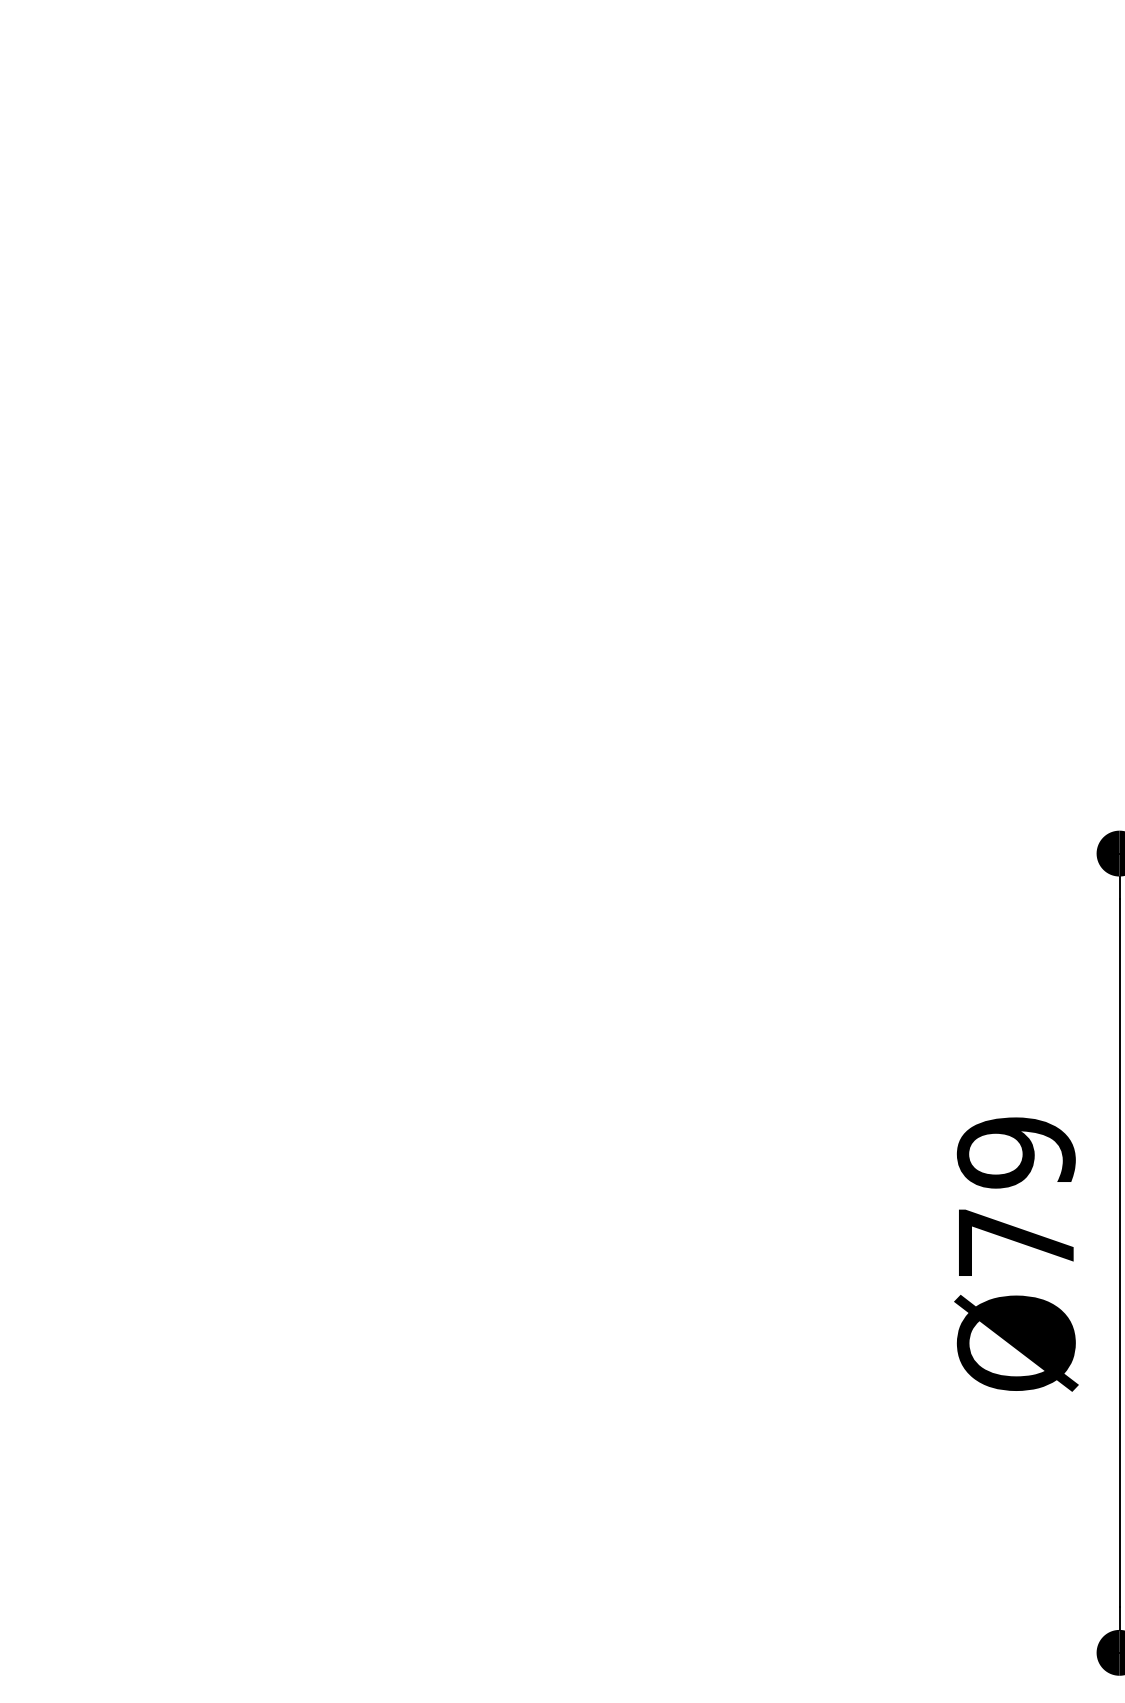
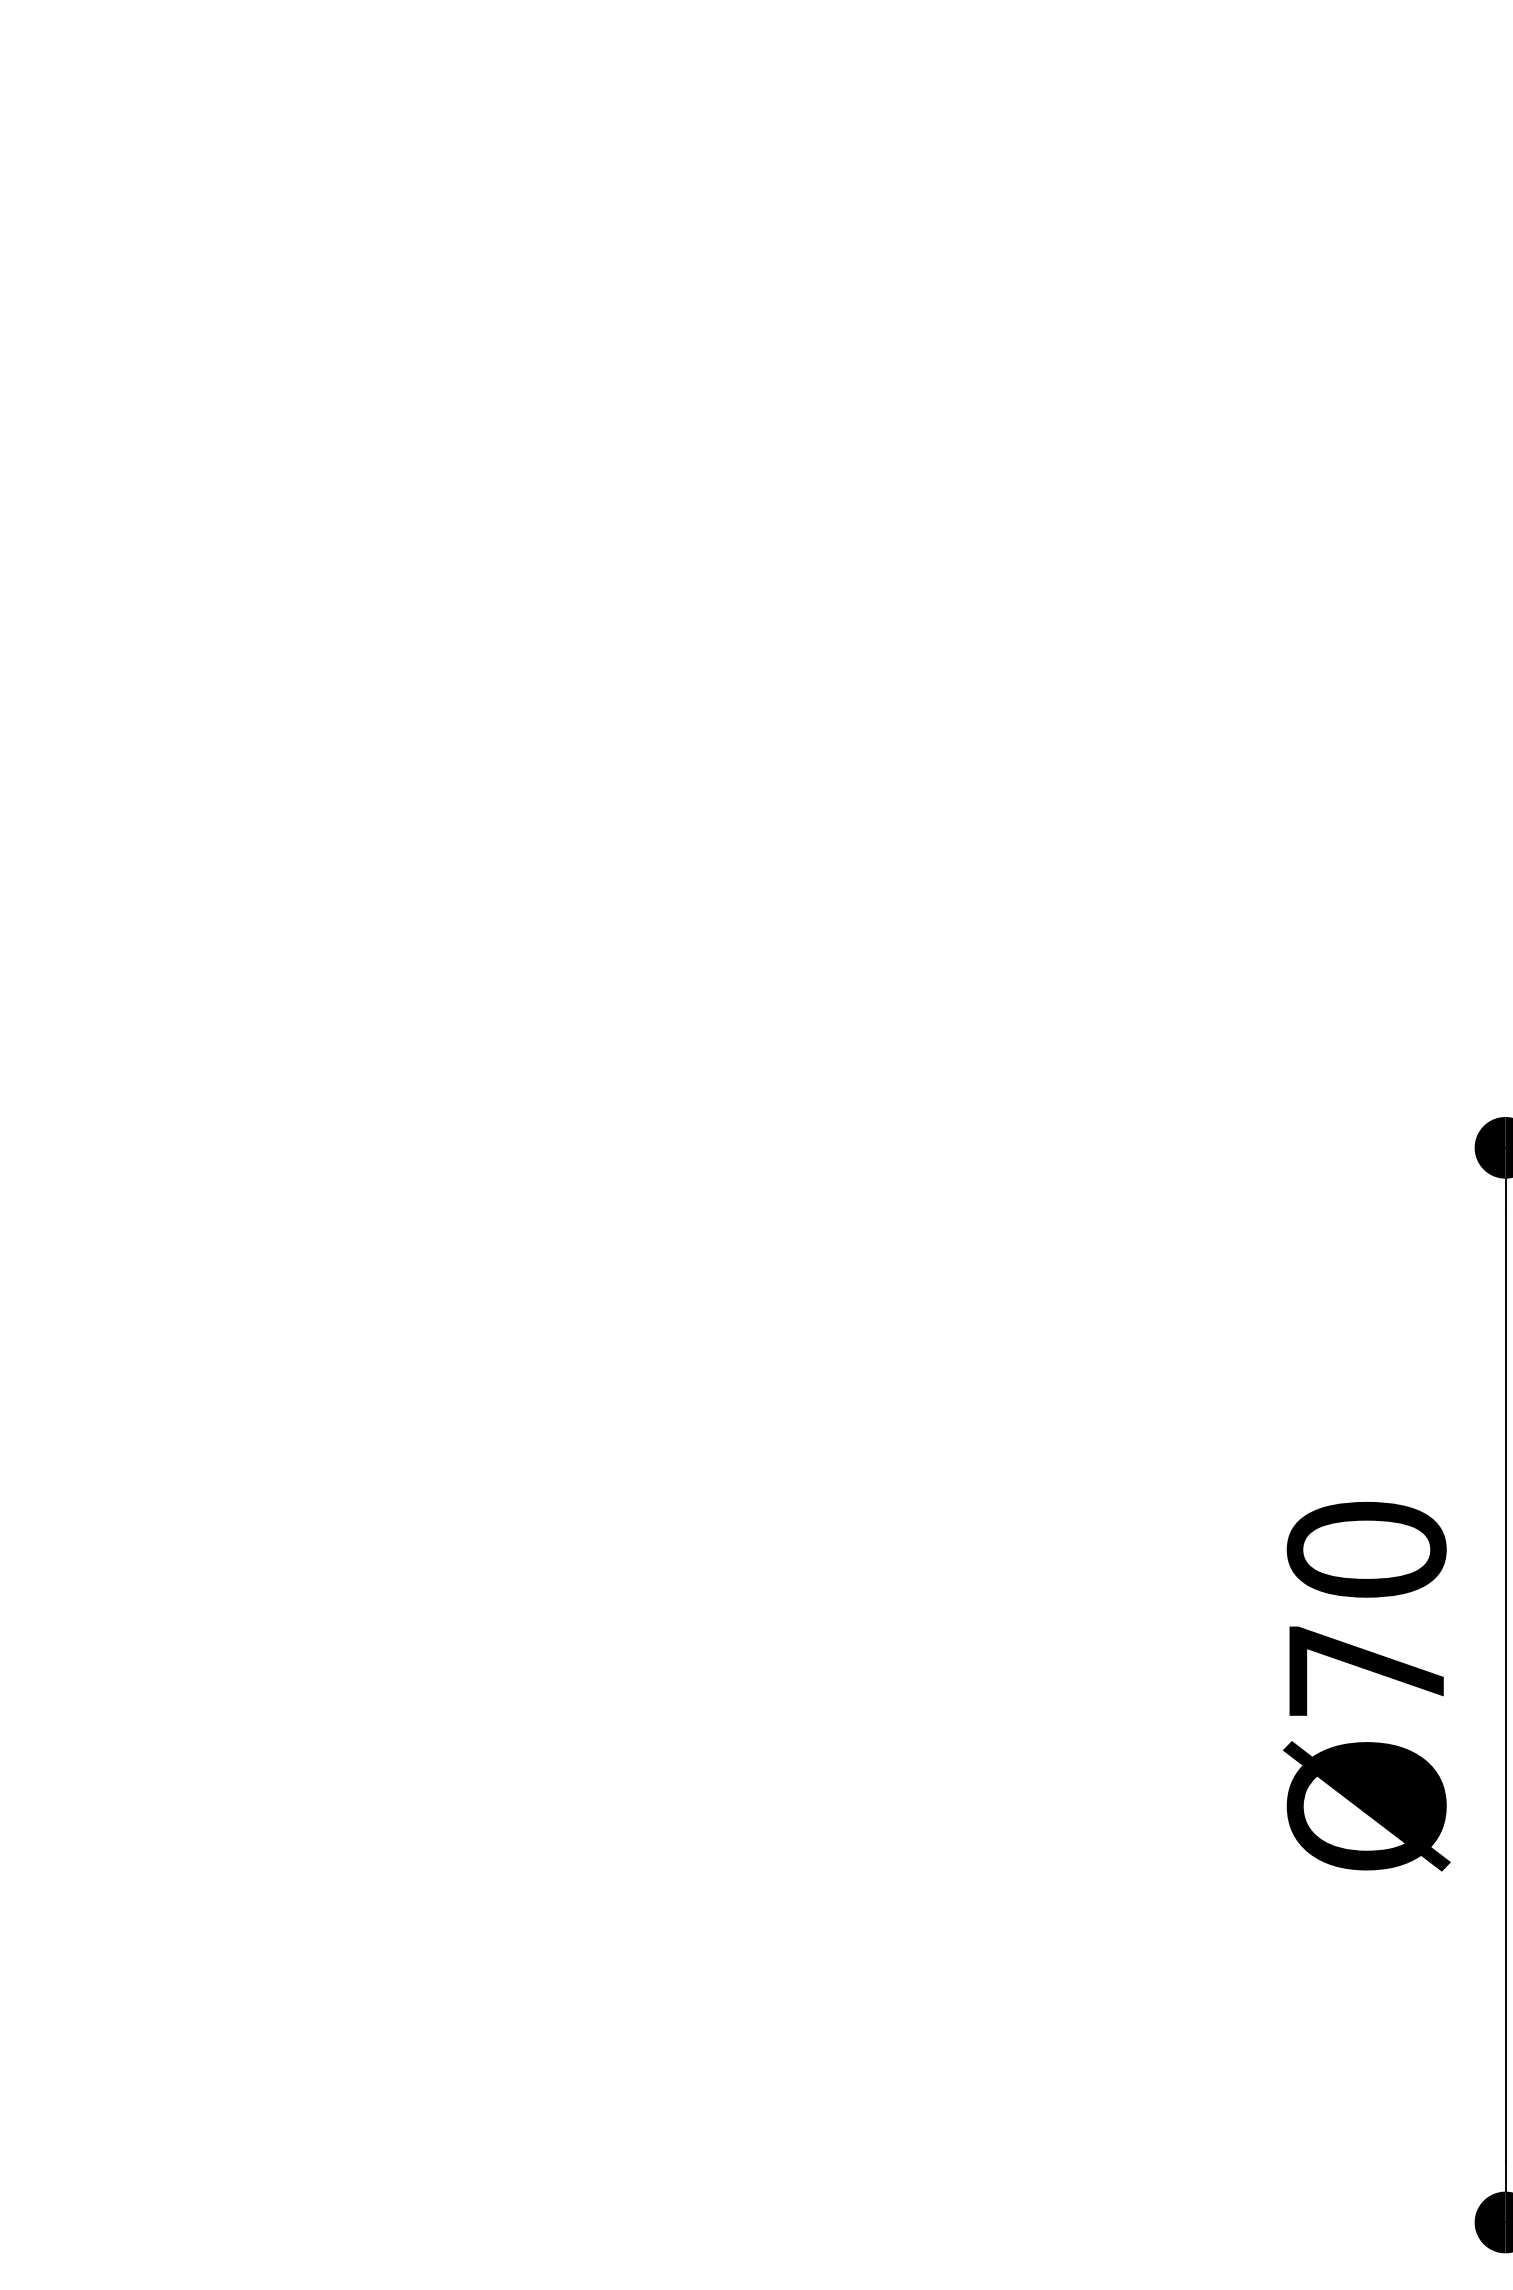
text: (1016, 1152) -> (1366, 1549), Ø79 -> Ø70

